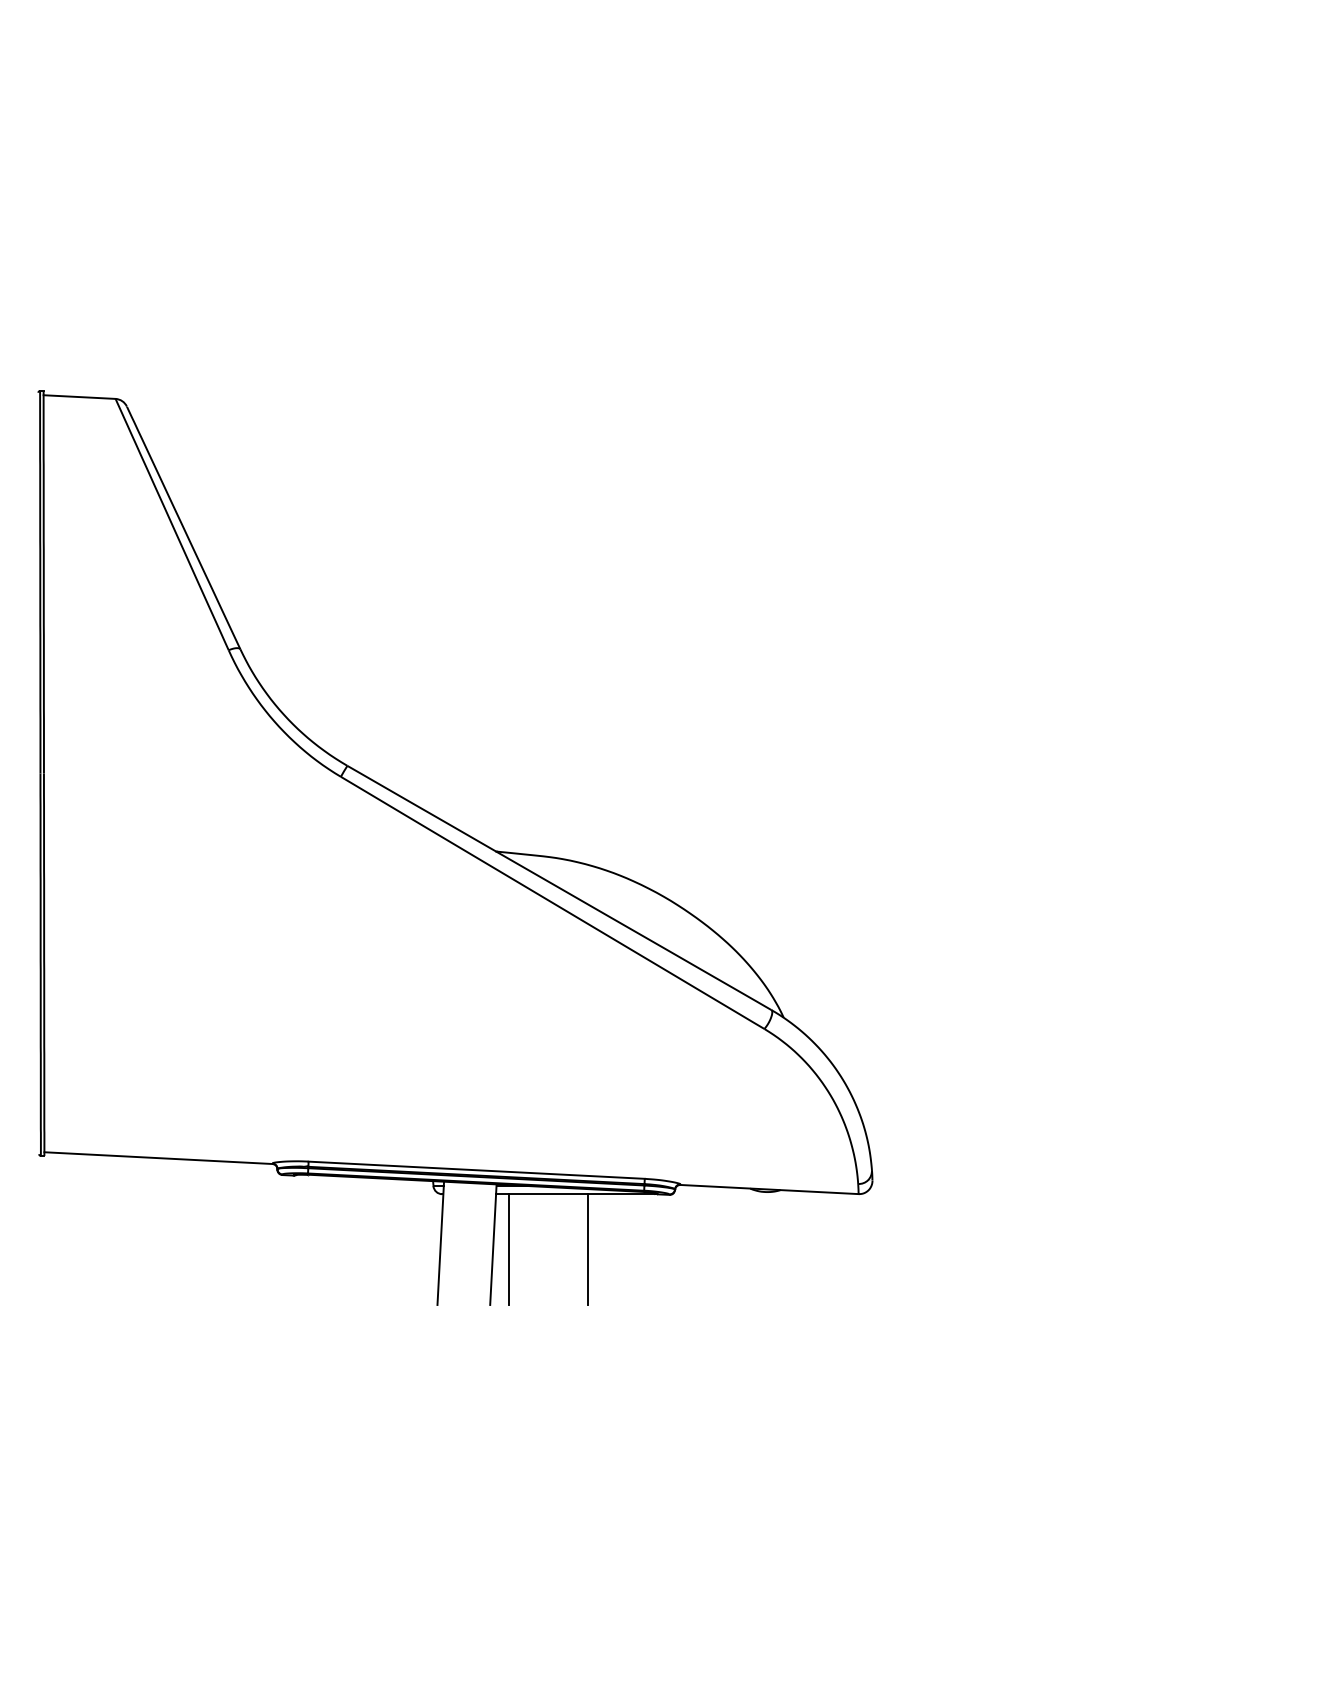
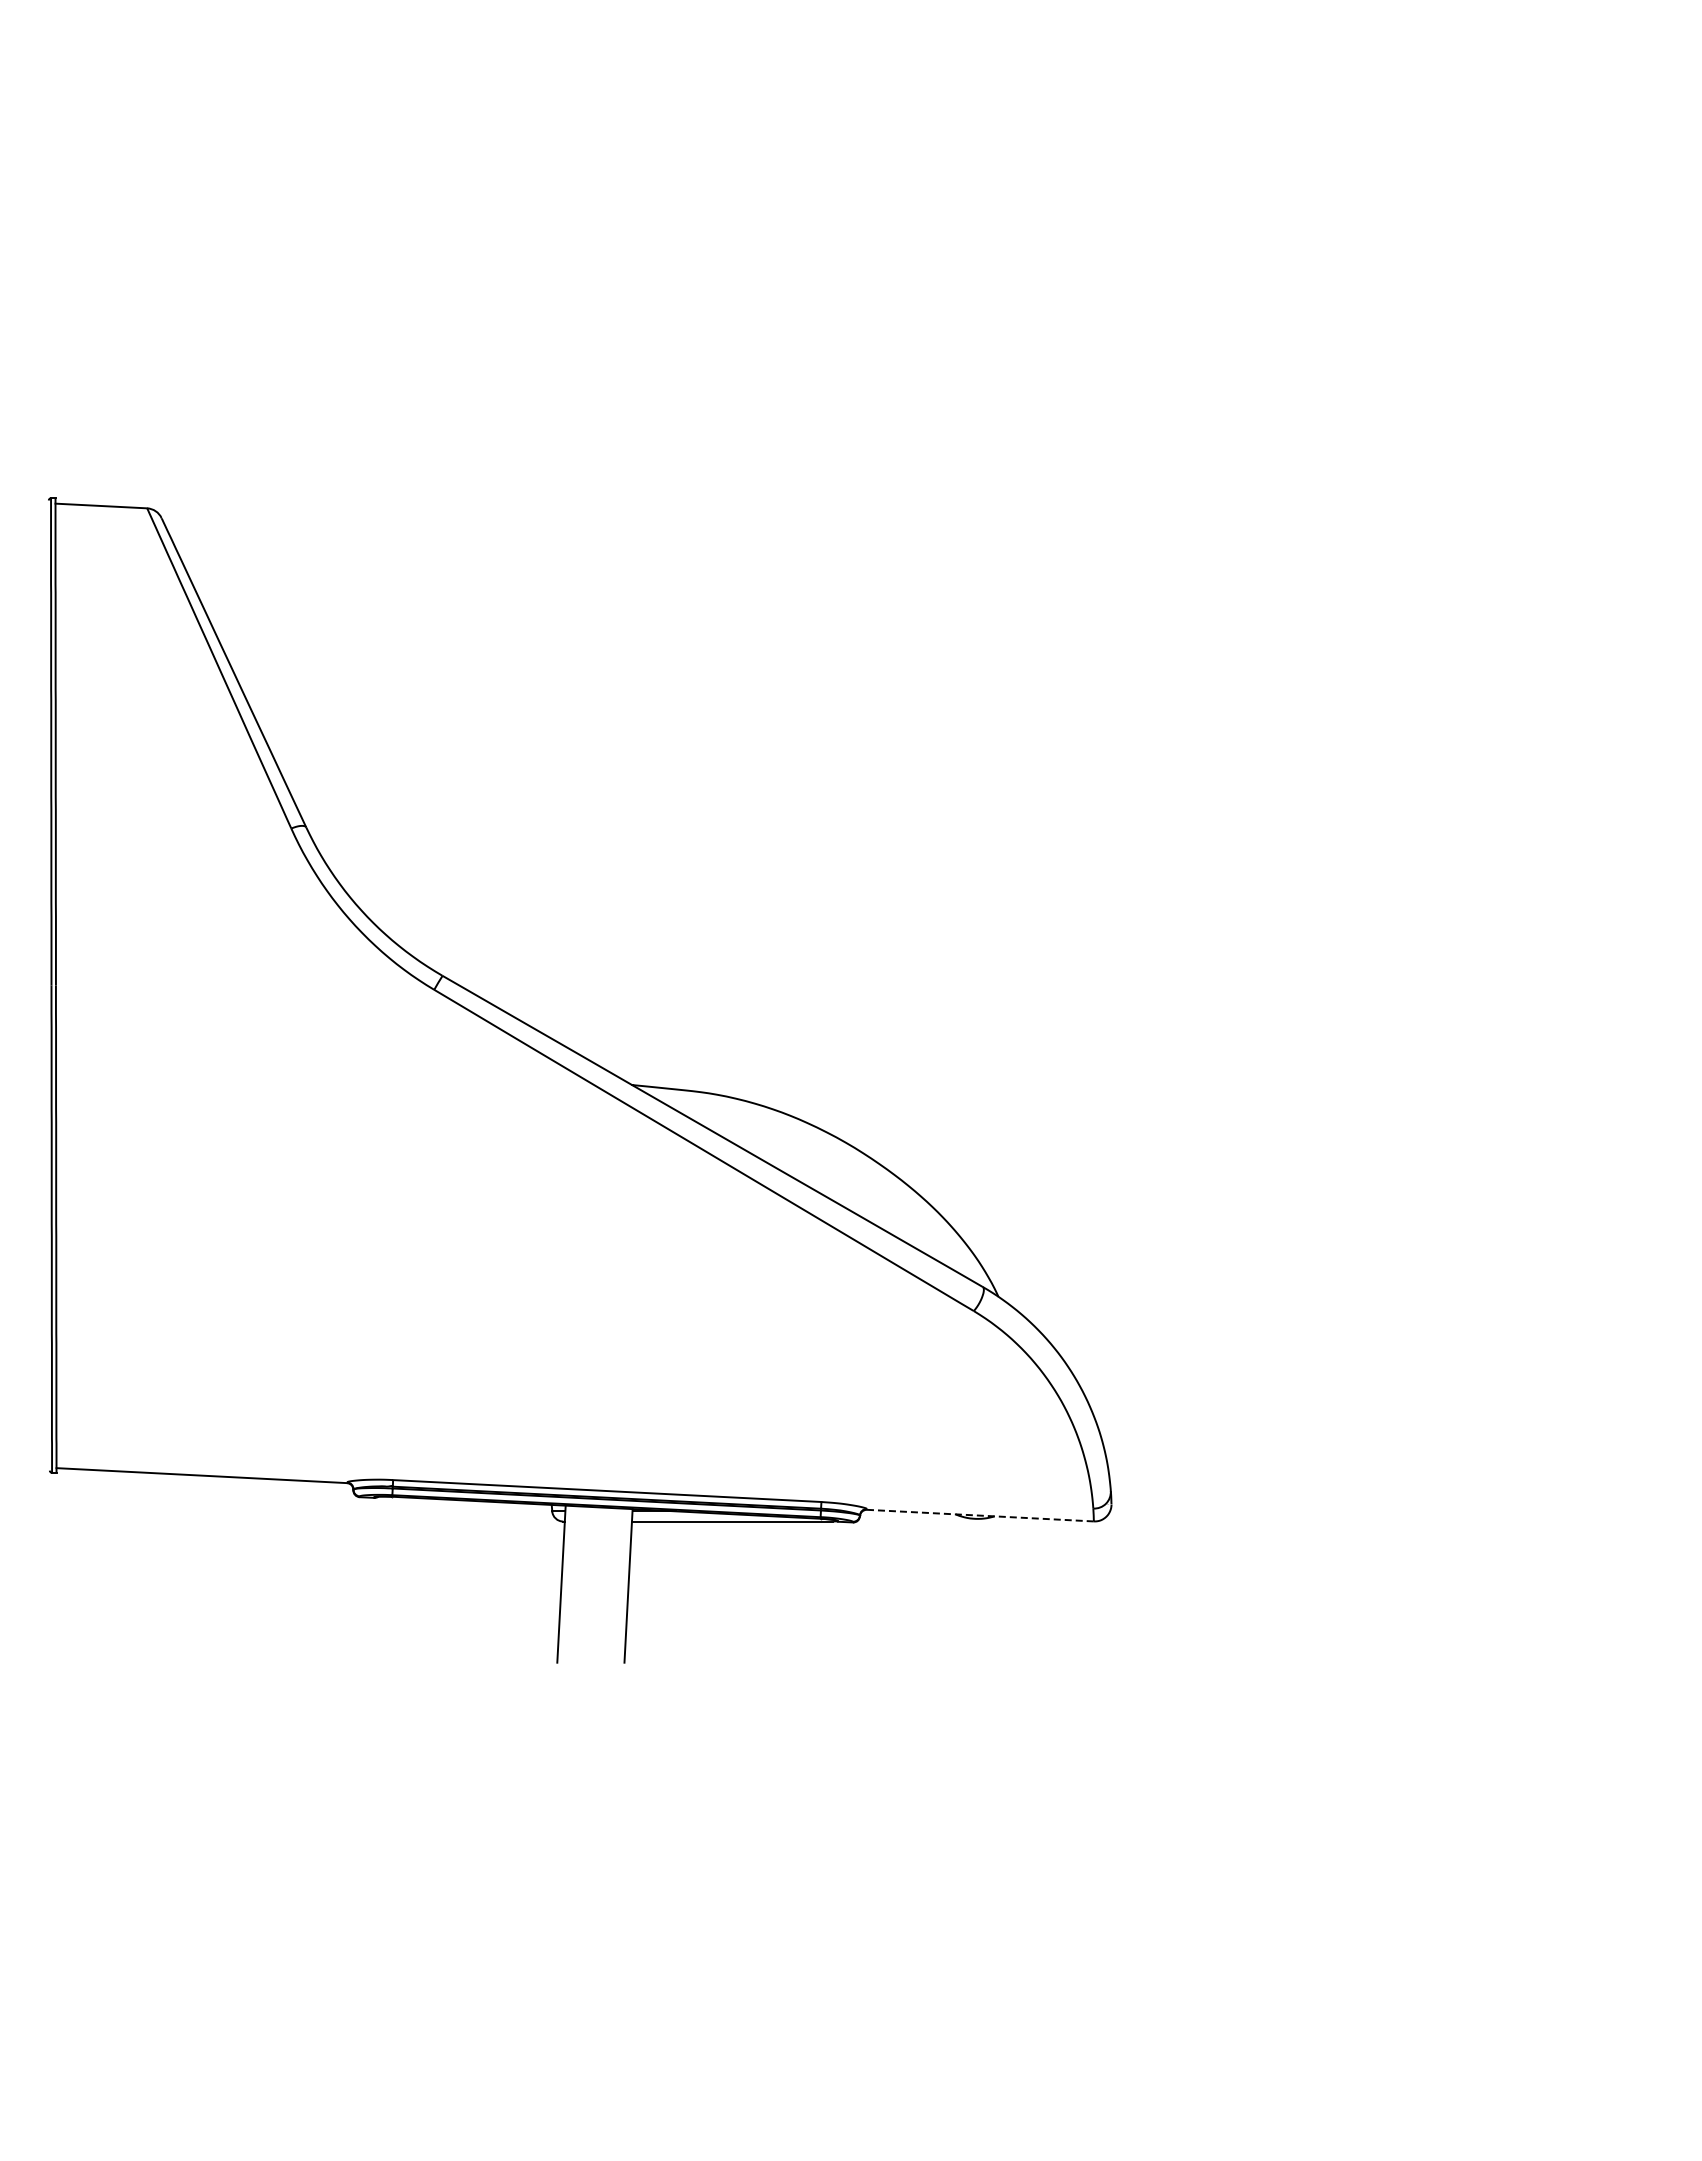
line: (769, 1189) -> (980, 1515), solid -> dashed
line: (509, 1249) -> (648, 1591), removed
line: (587, 1249) -> (748, 1591), removed

